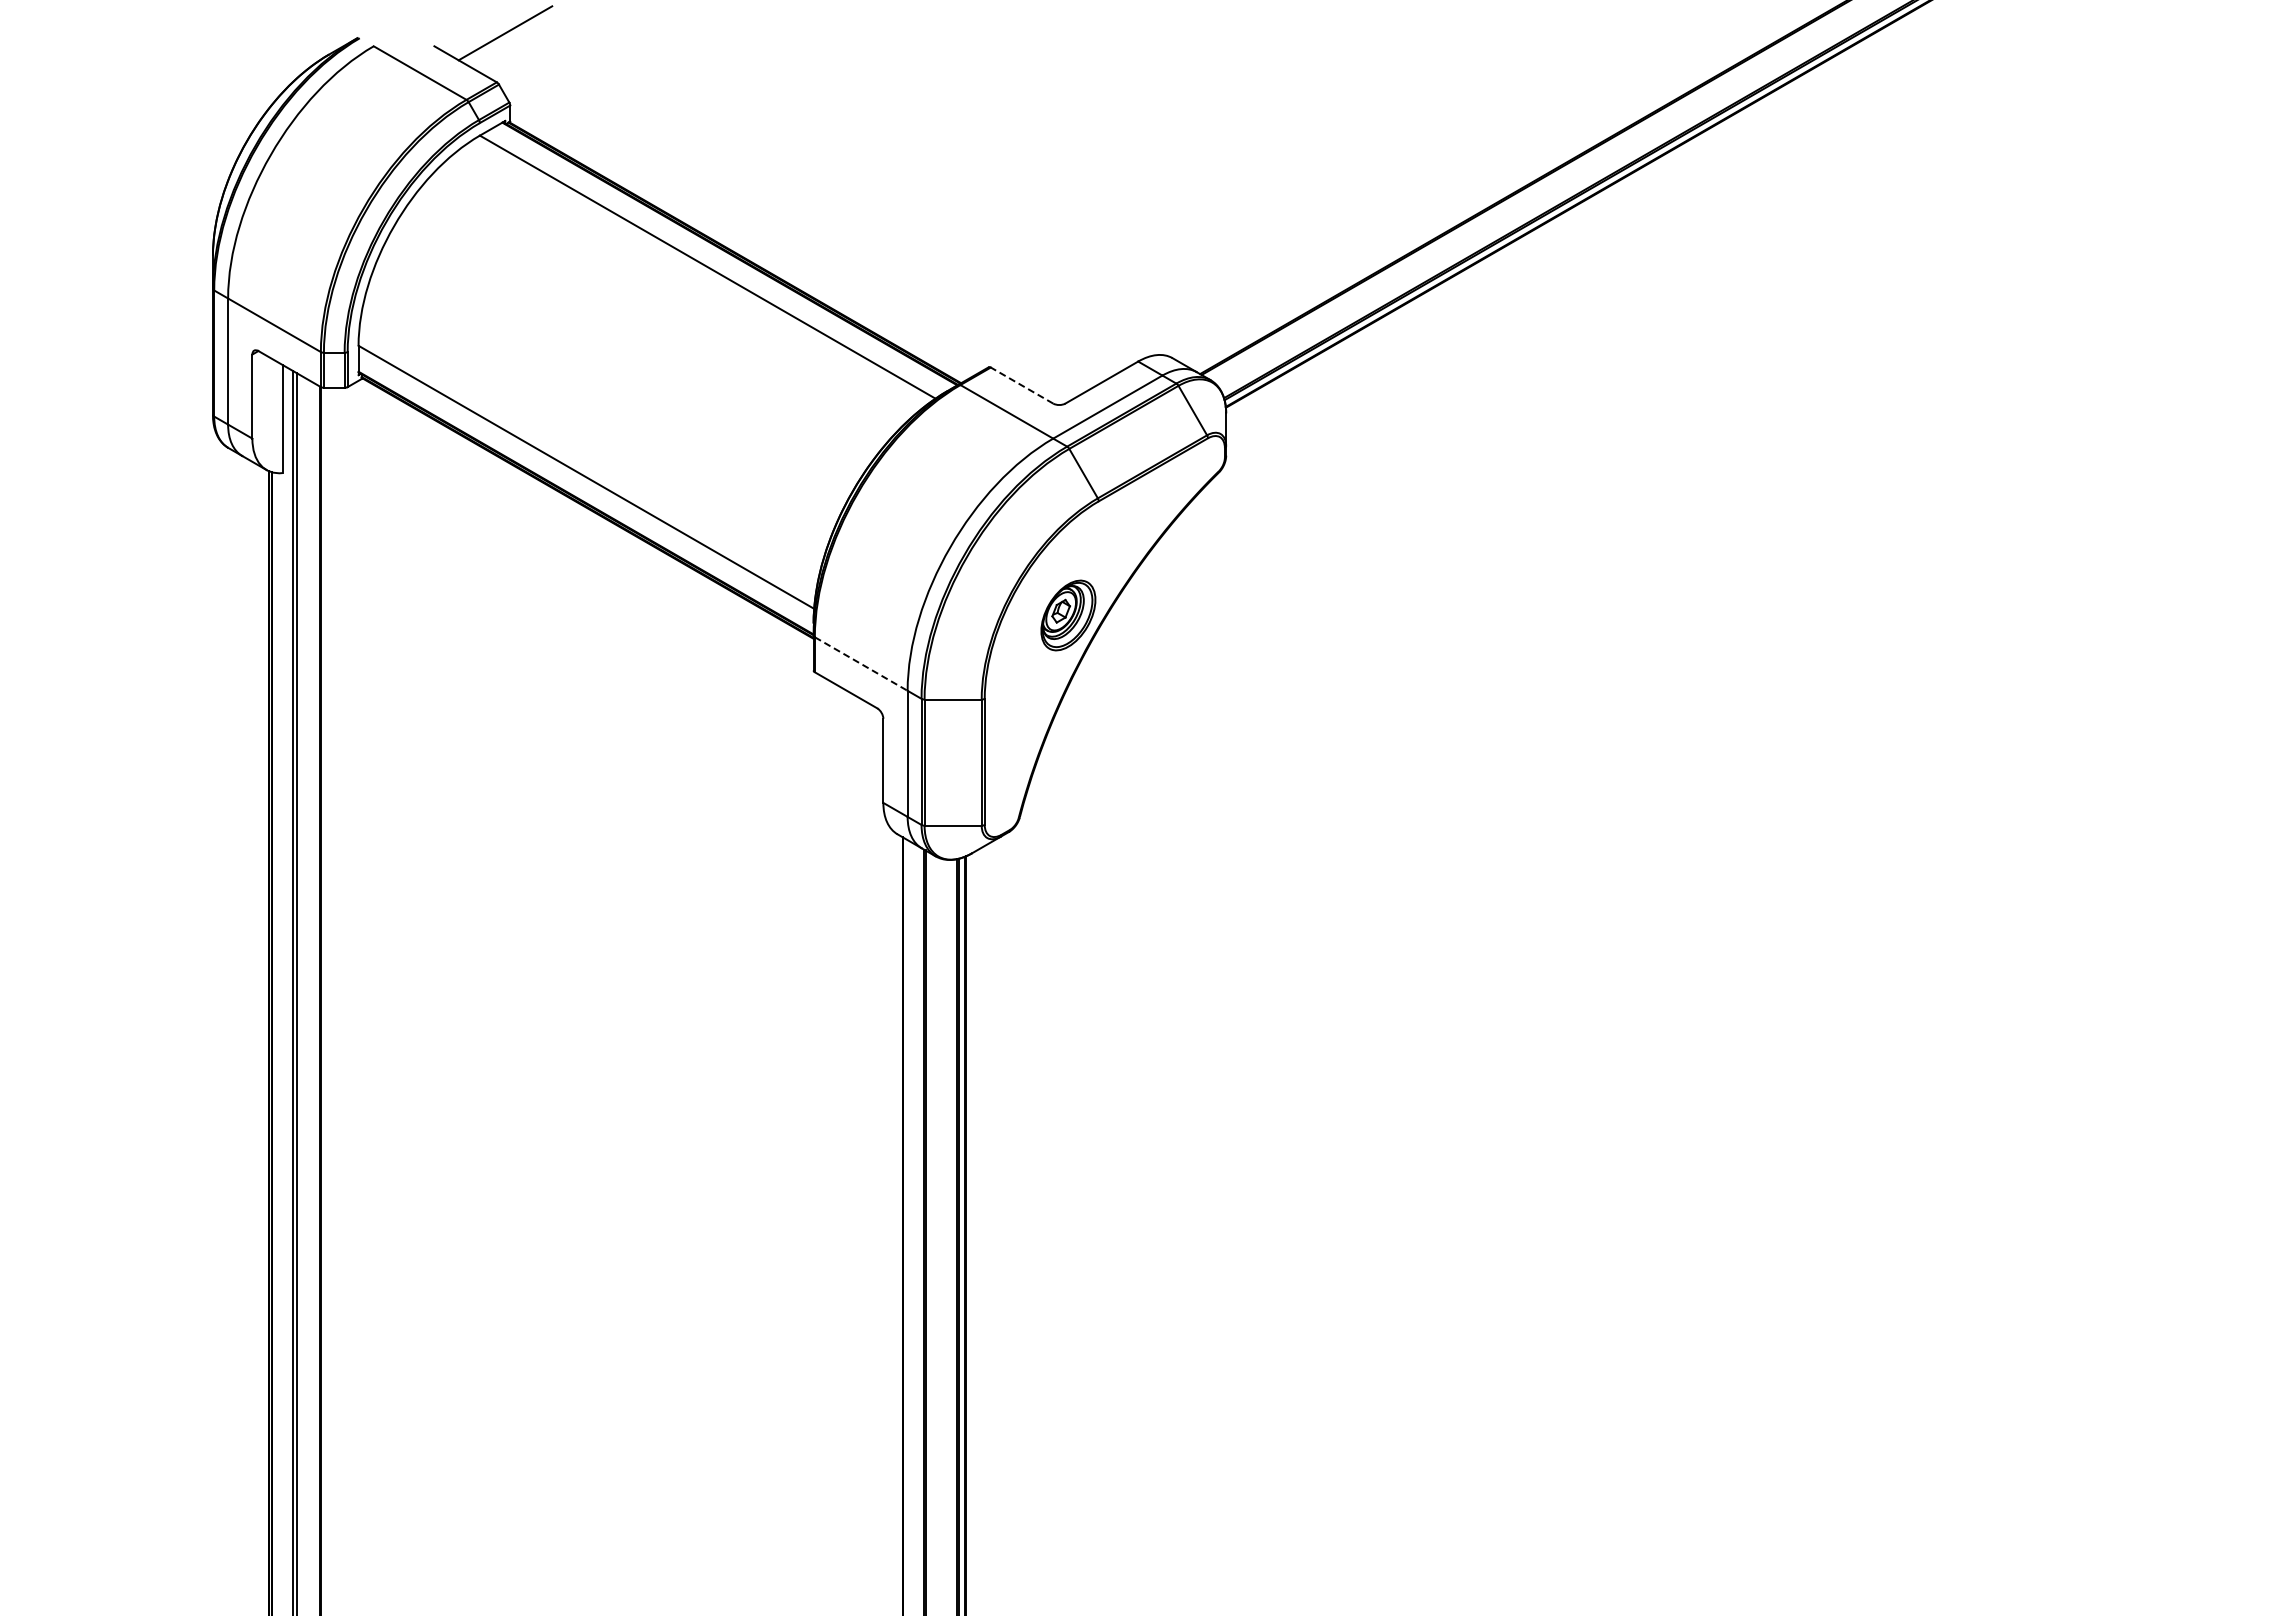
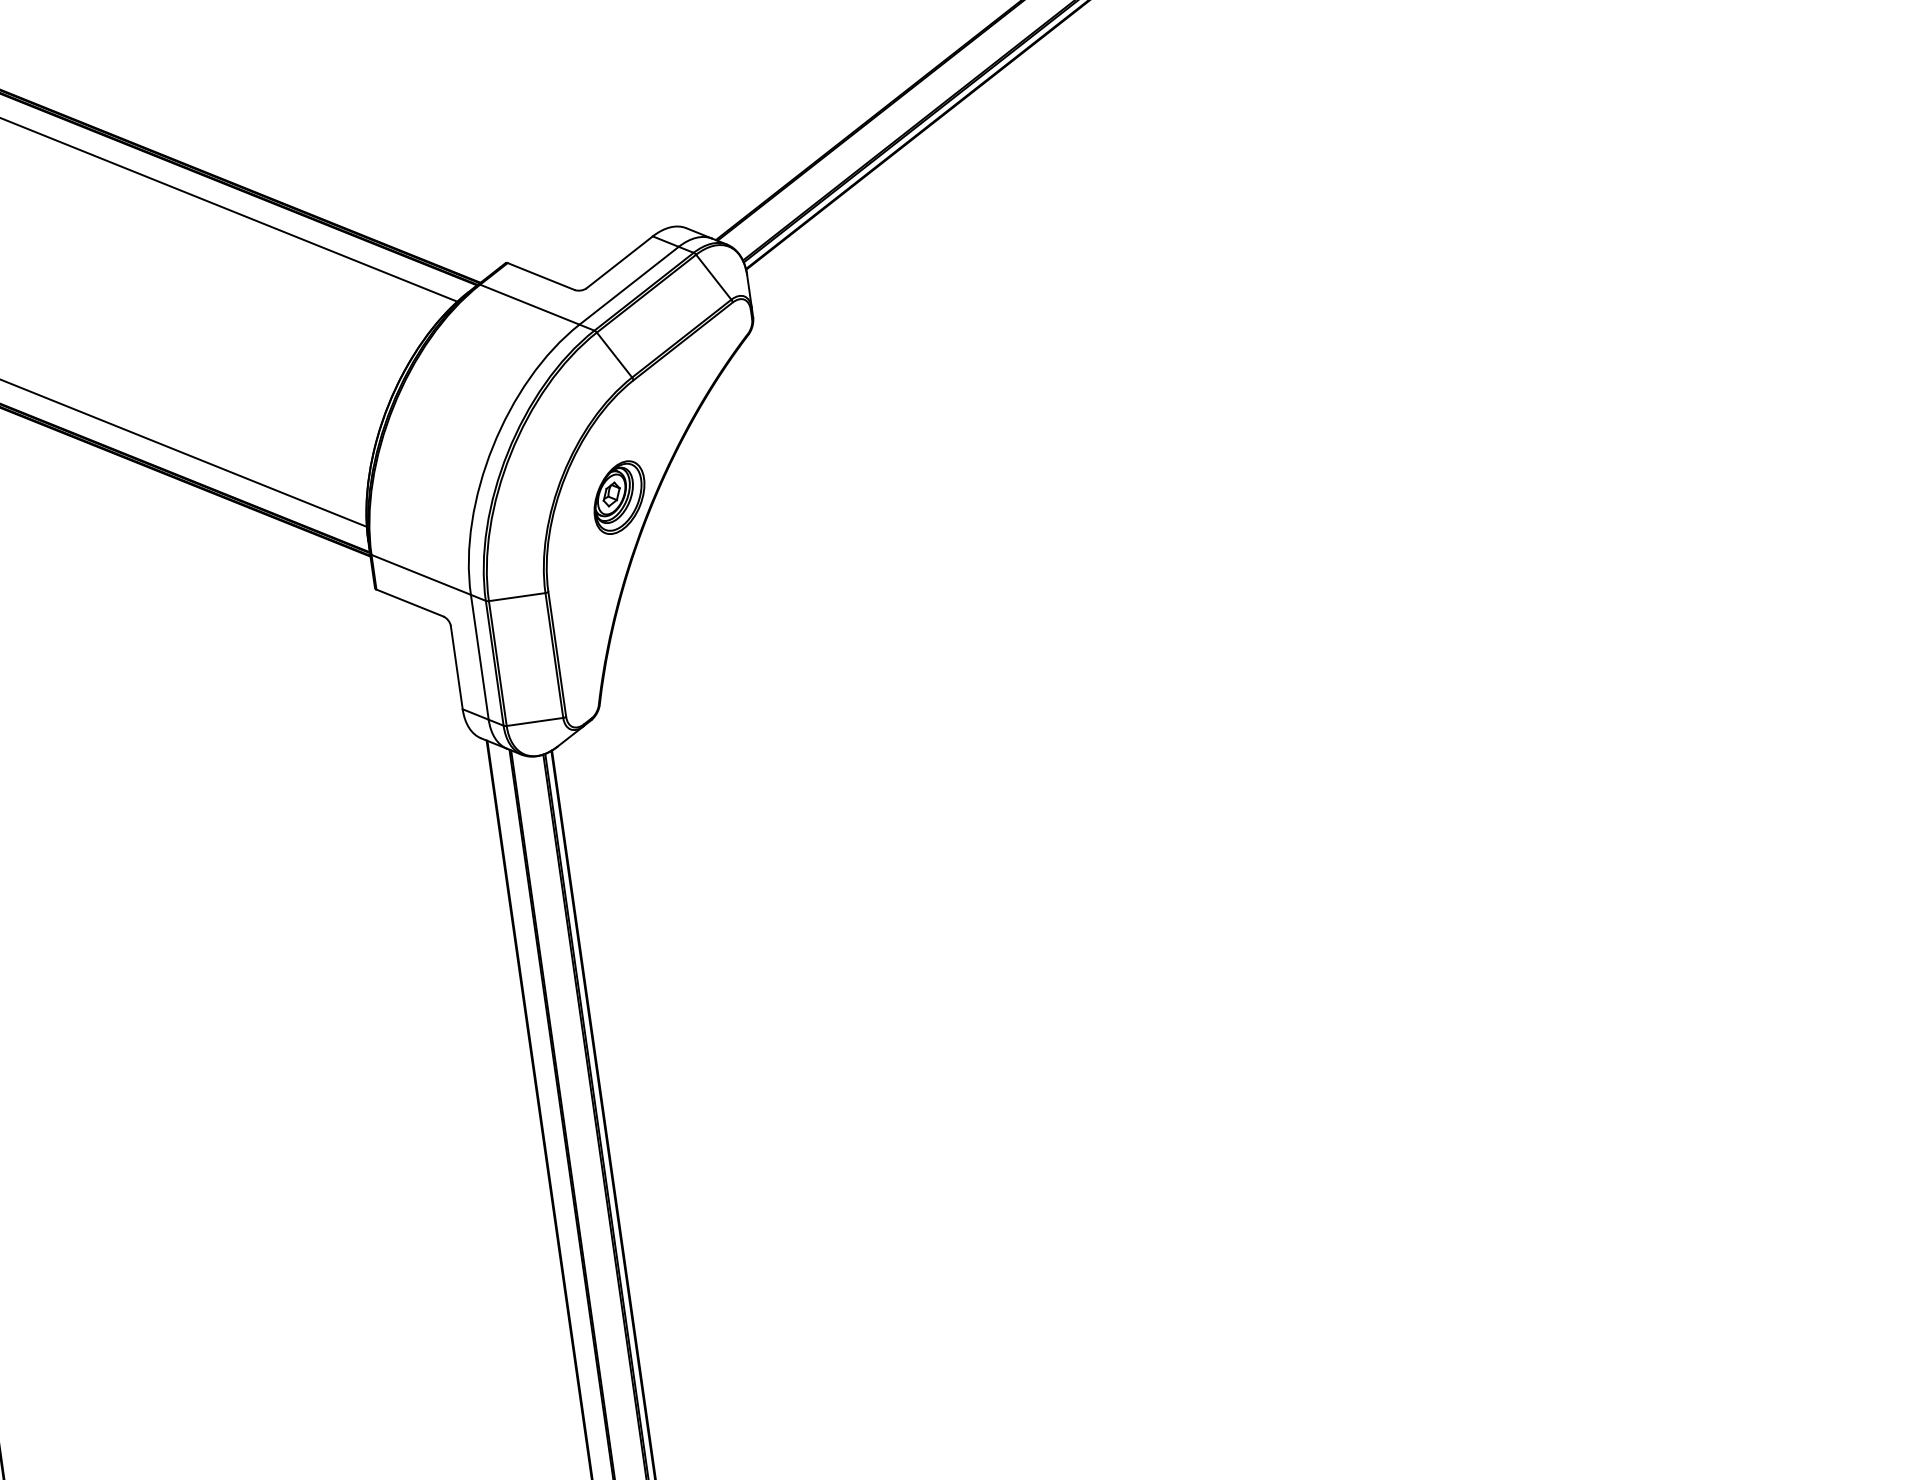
line: (1021, 385) -> (540, 276), dashed -> solid
line: (861, 664) -> (421, 575), dashed -> solid

